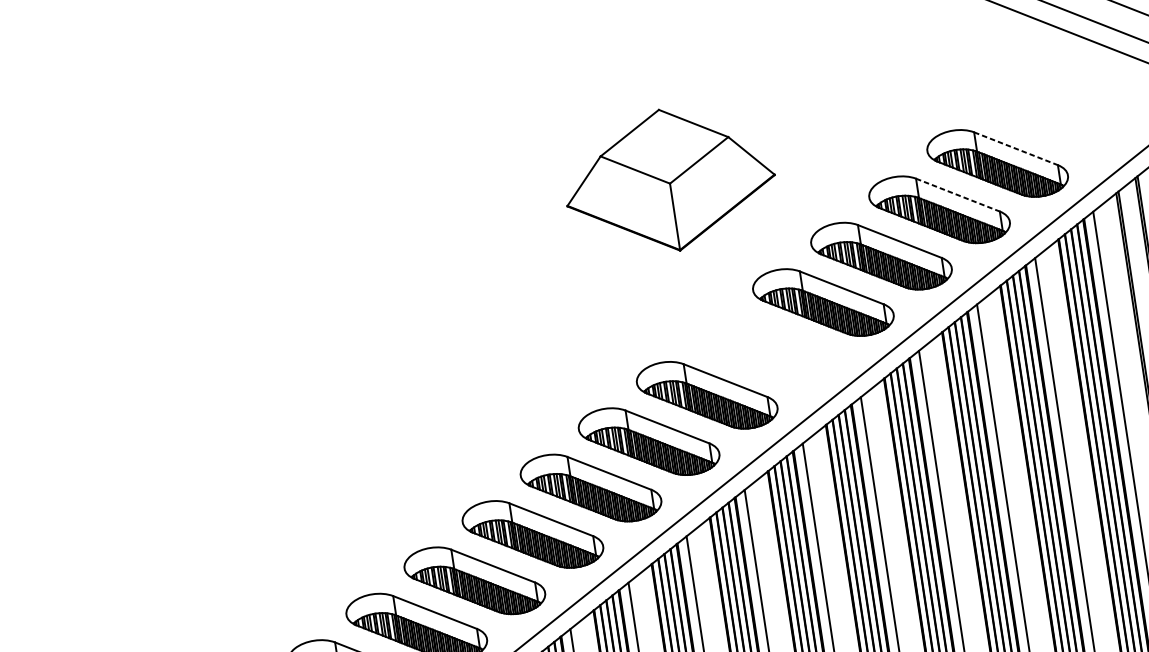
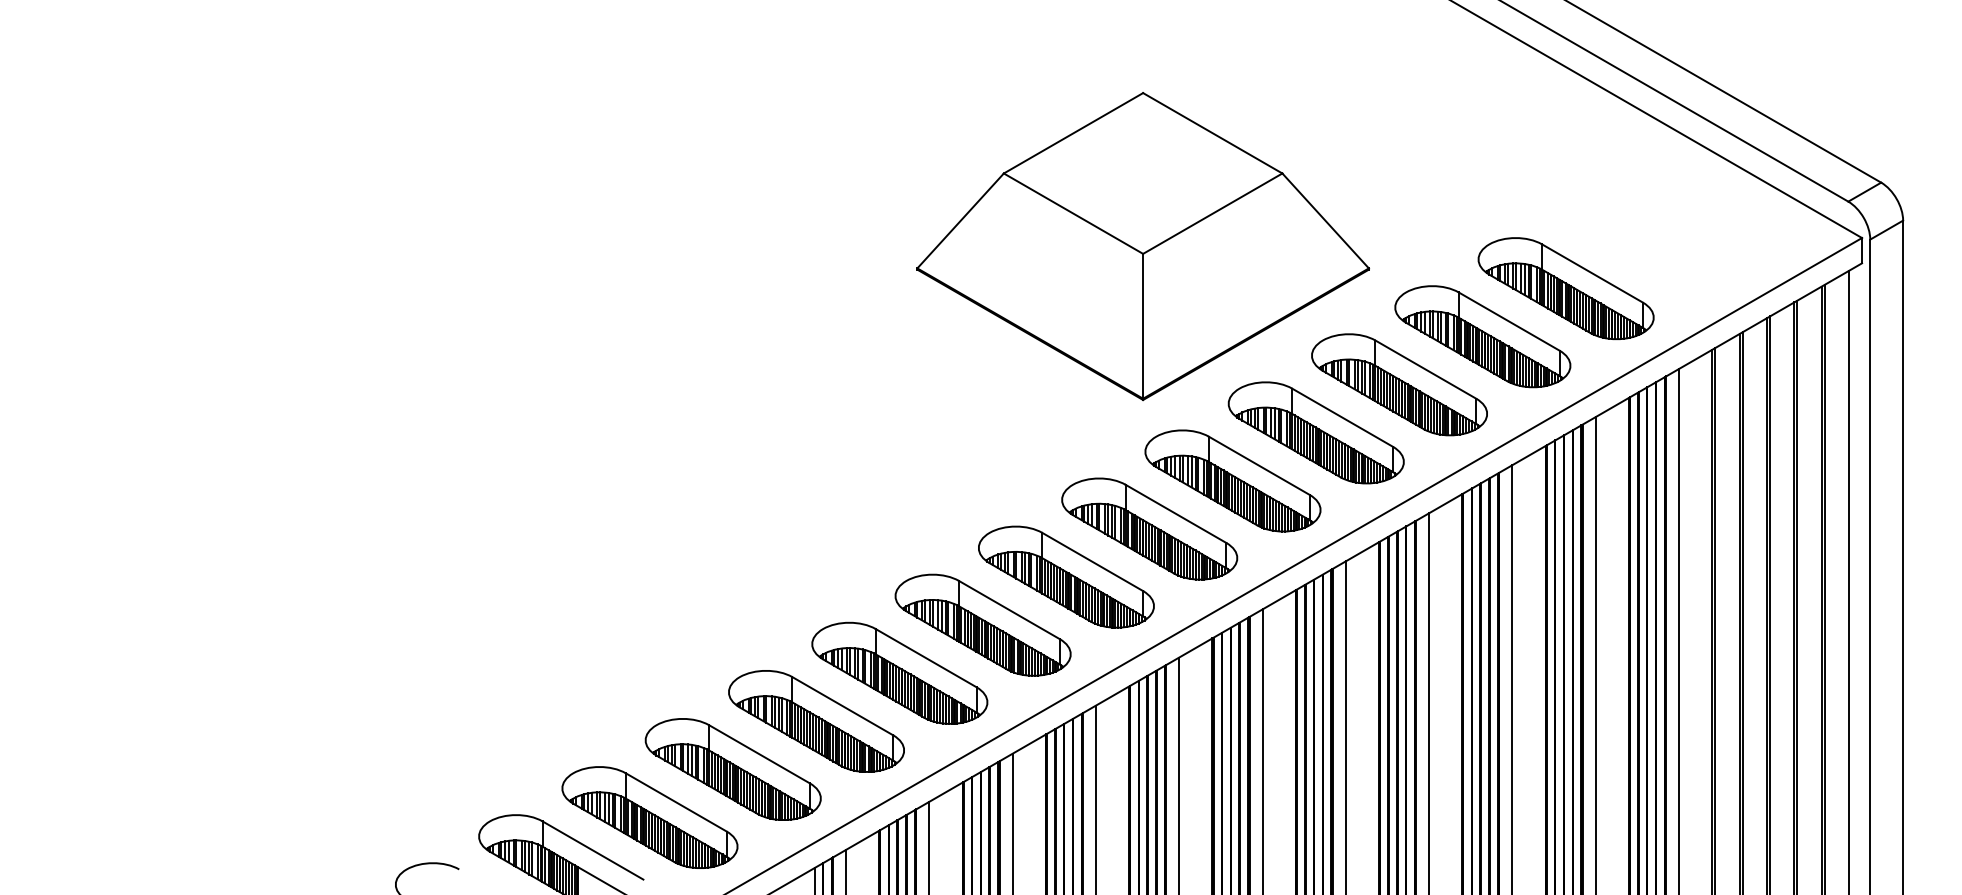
line: (1016, 148) -> (1592, 273), dashed -> solid
part: (669, 180) -> (1142, 246), size x1.67
line: (958, 195) -> (1509, 321), dashed -> solid
part: (764, 348) -> (1232, 480), added

